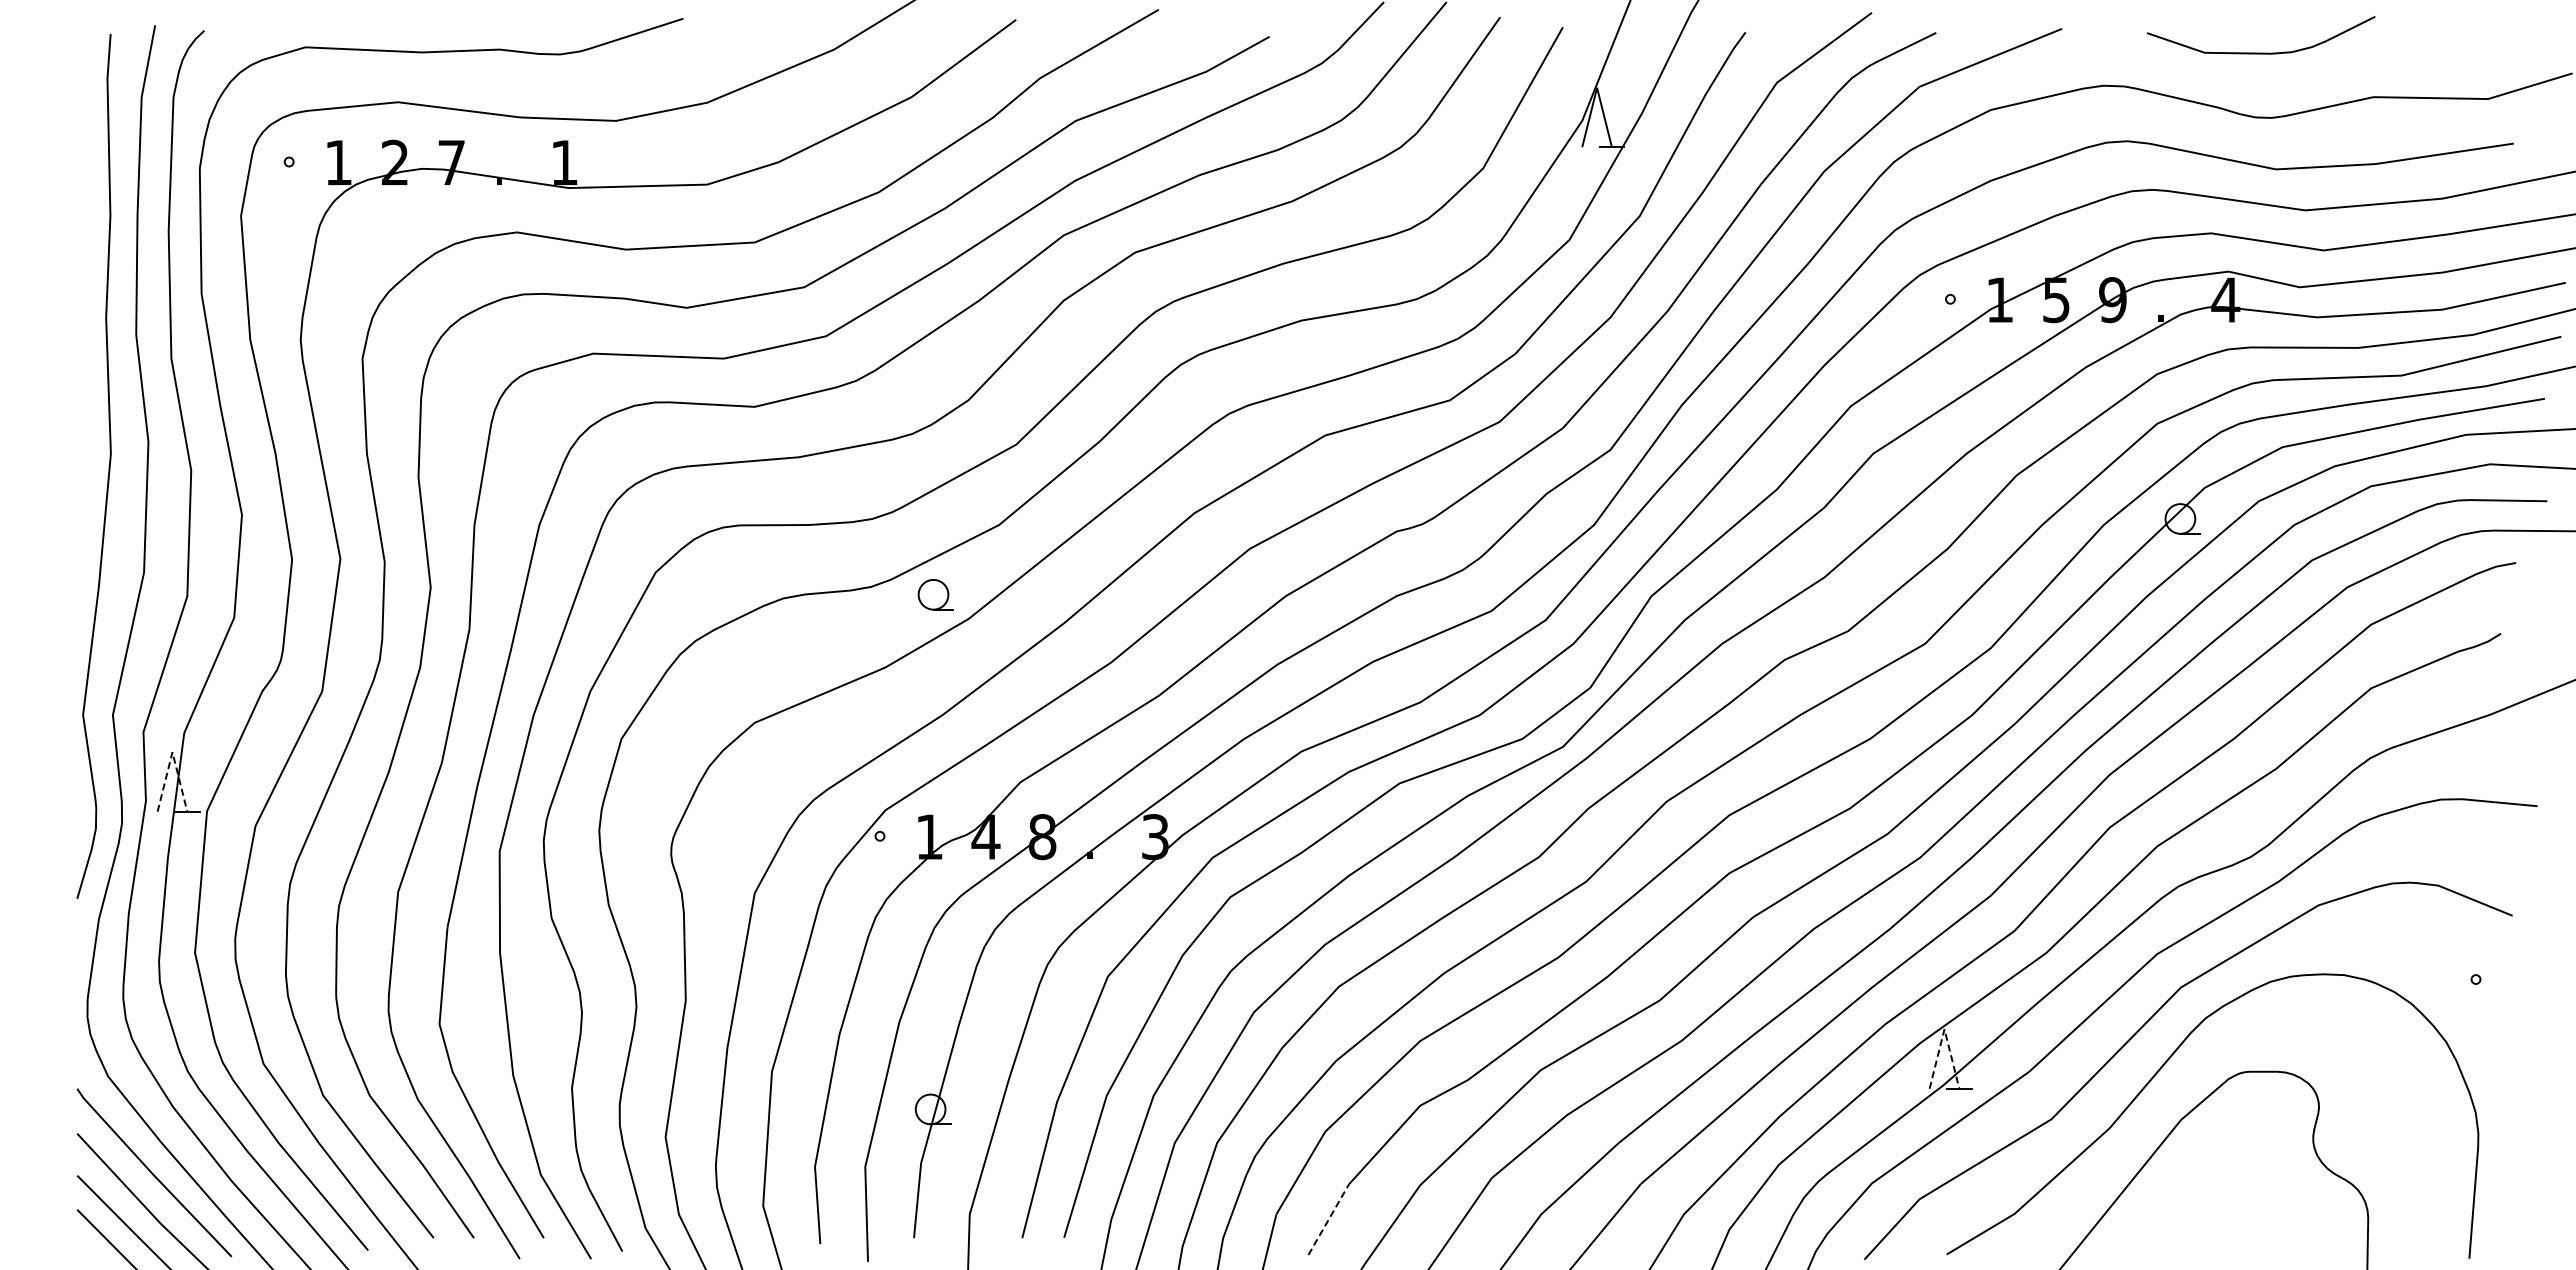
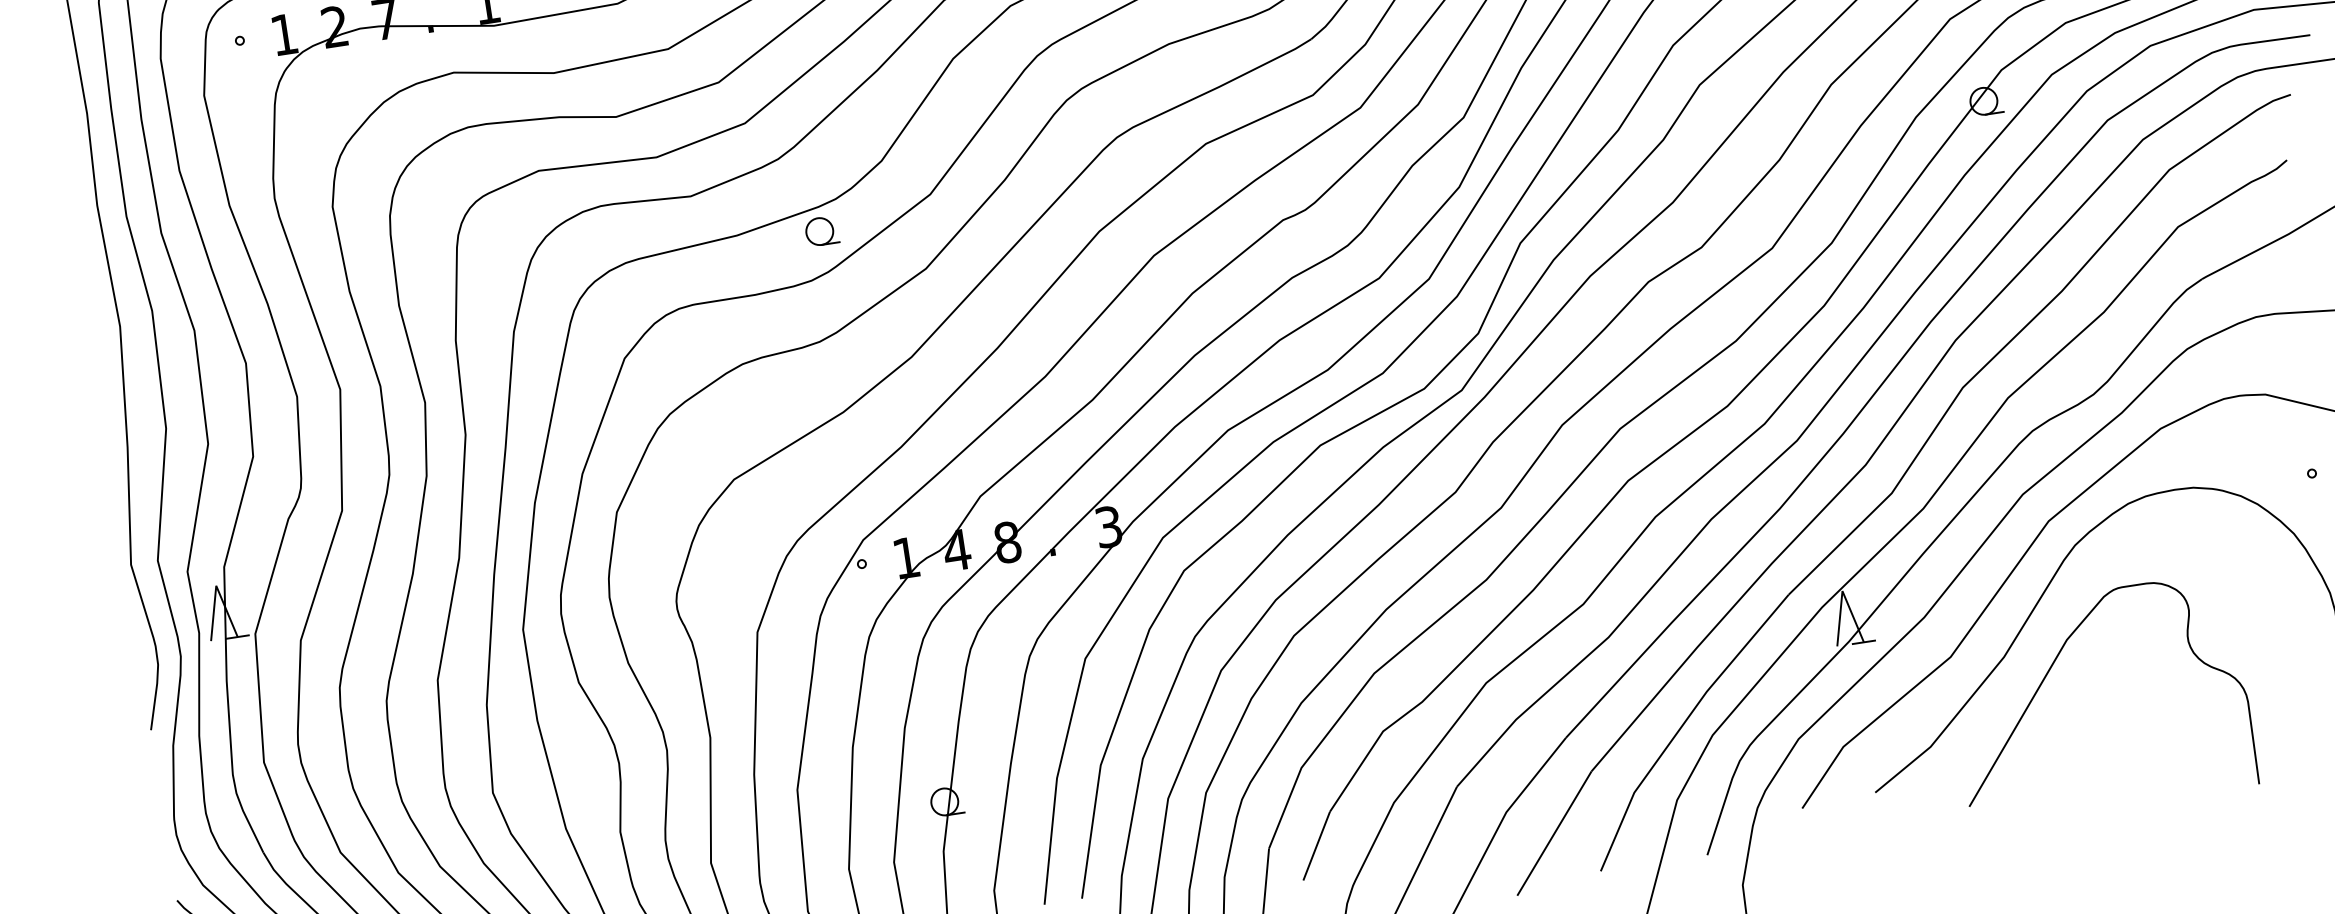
part: (935, 594) -> (821, 231), moved
line: (172, 752) -> (216, 586), dashed -> solid
line: (1944, 1029) -> (1842, 591), dashed -> solid
line: (1328, 1219) -> (1316, 846), dashed -> solid

